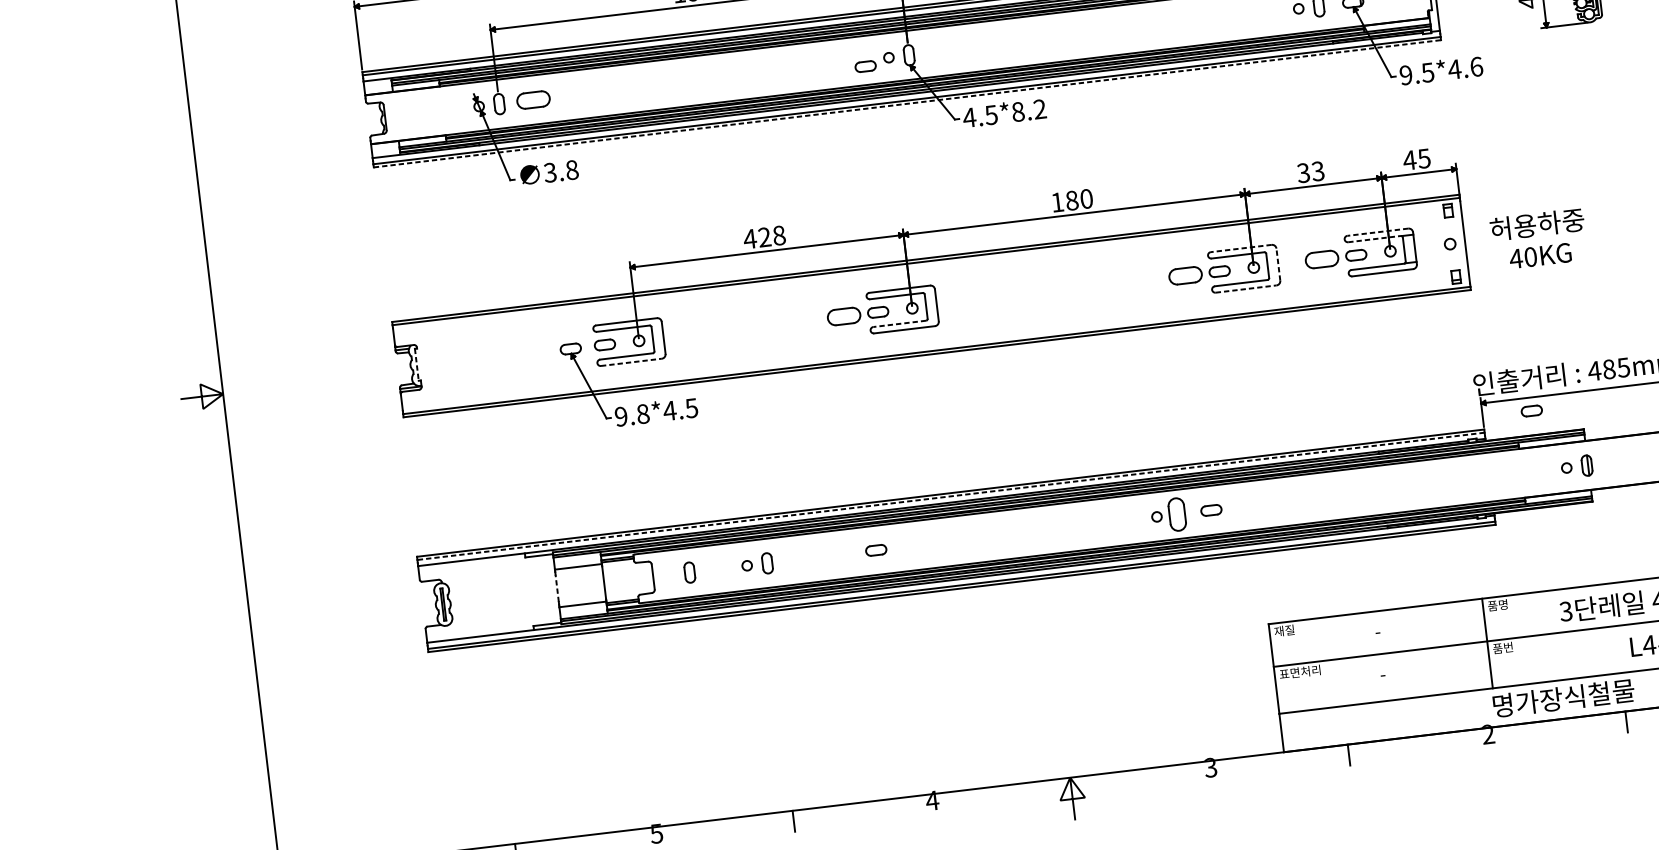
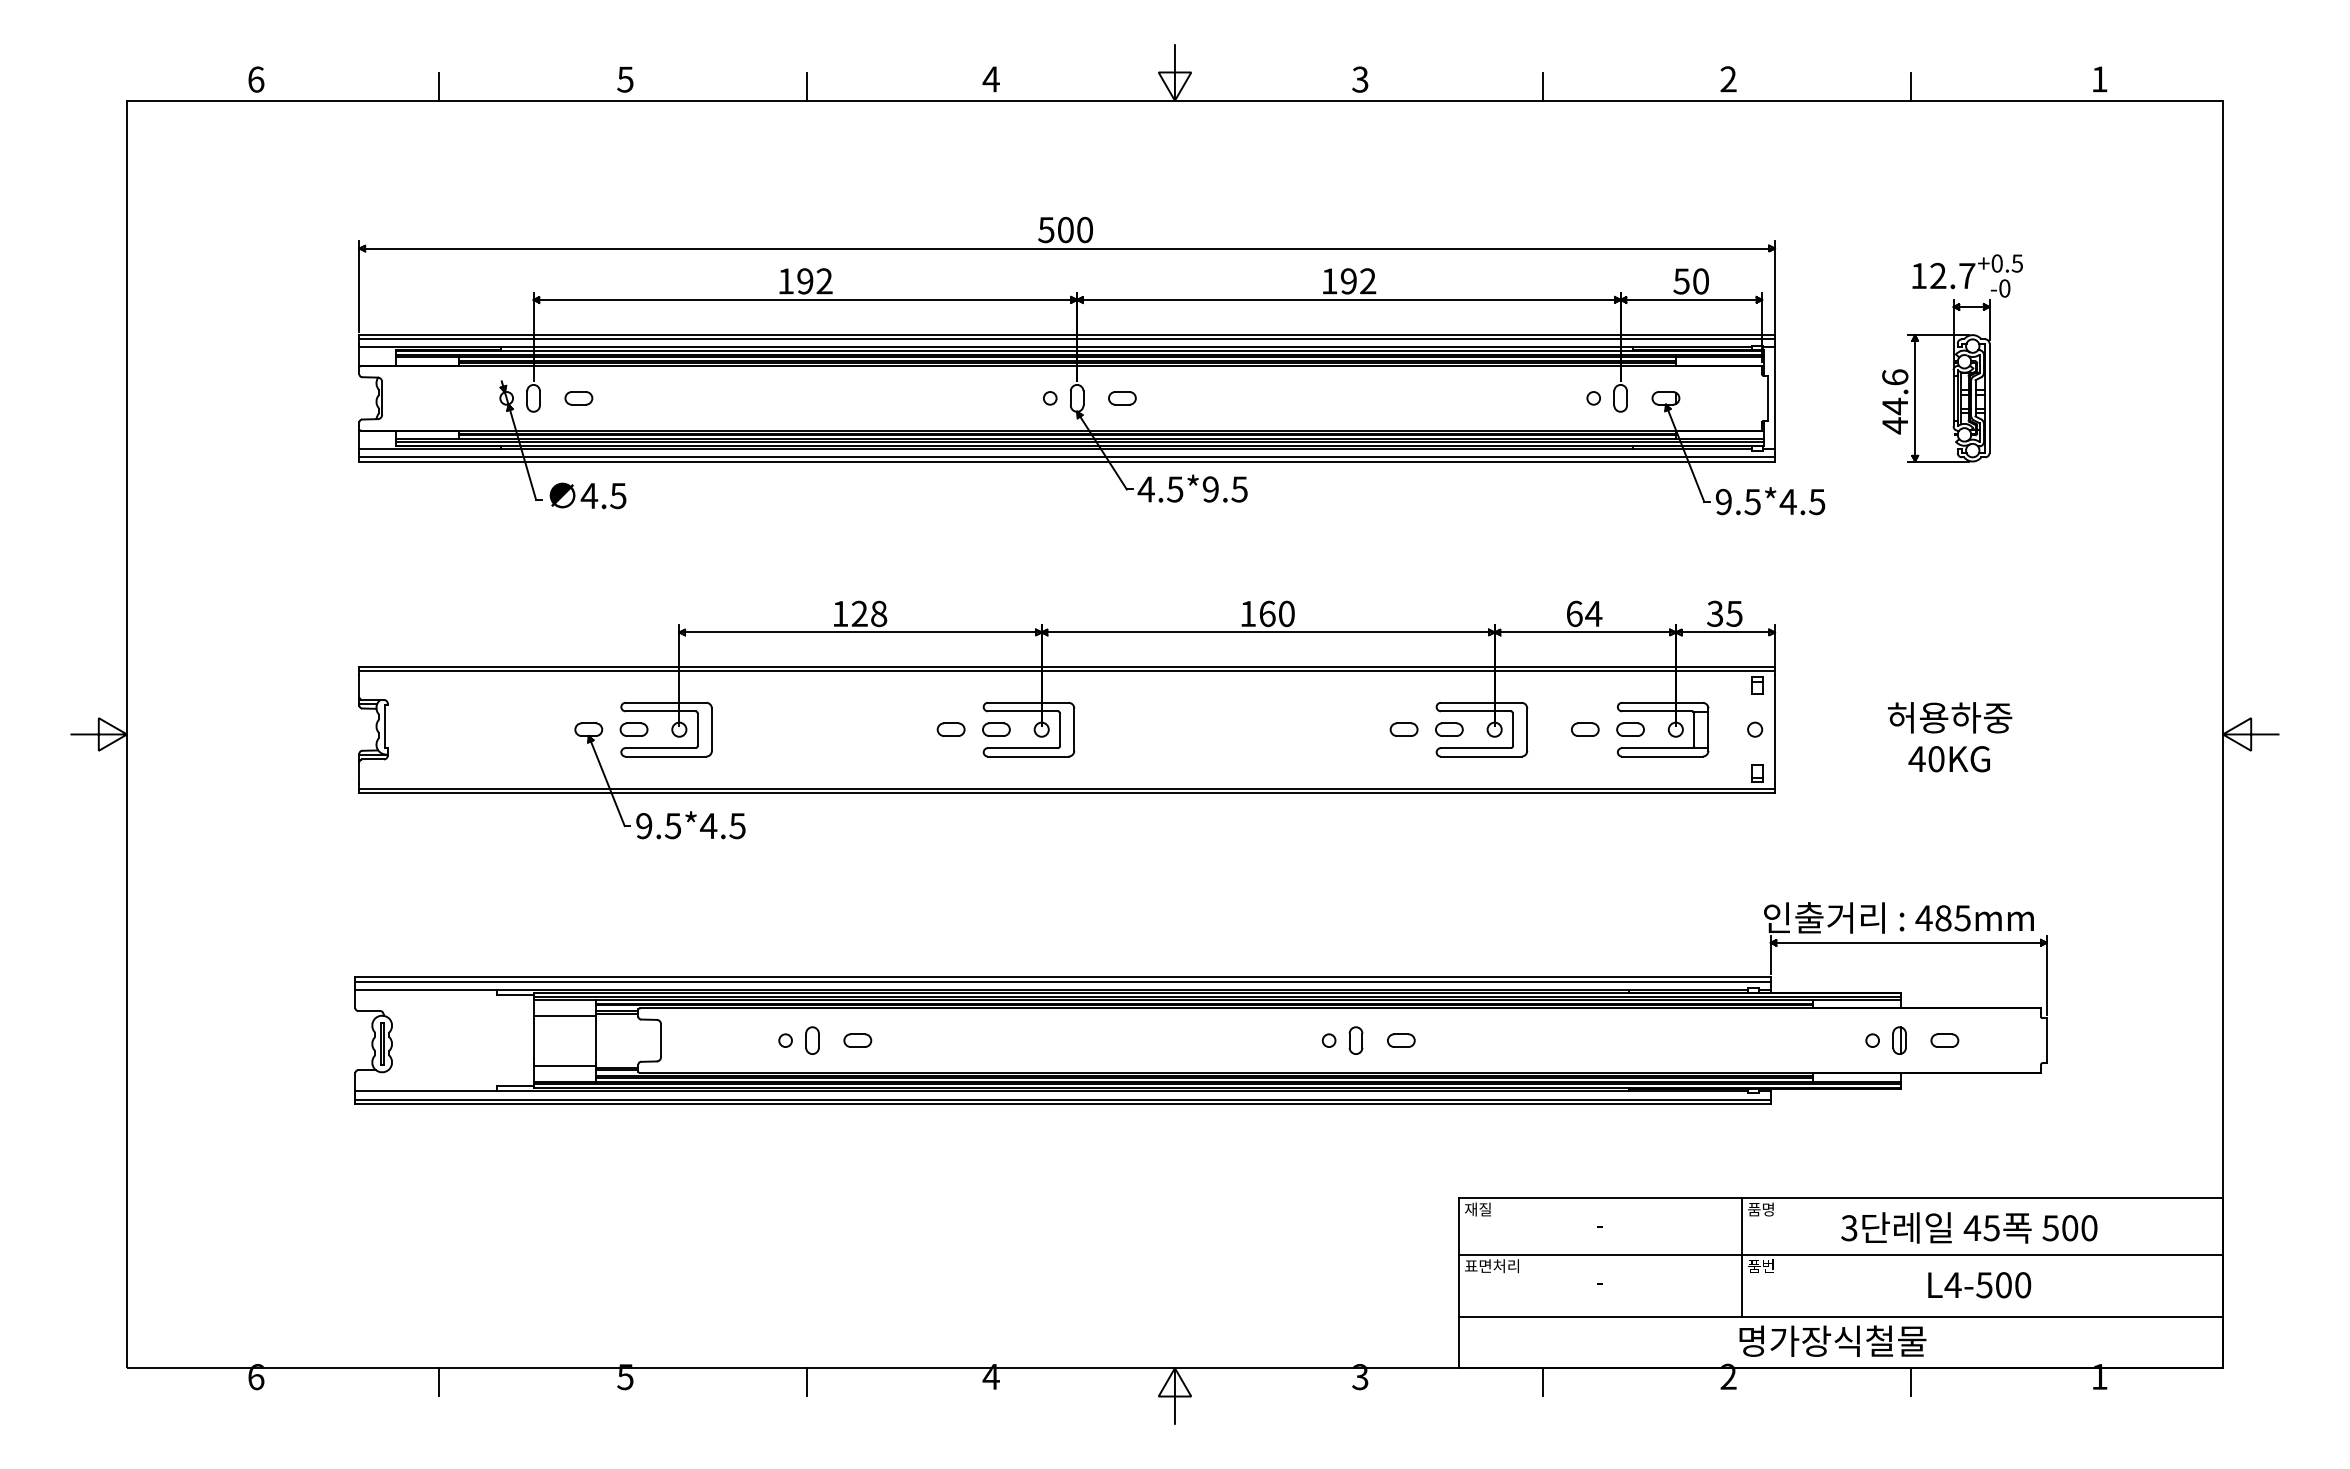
part: (865, 66) -> (1122, 398), moved
text: (1476, 66) -> (1817, 501), 9.5*4.6 -> 9.5*4.5
part: (533, 100) -> (578, 398), size x0.62
line: (907, 103) -> (1067, 461), dashed -> solid
text: (1028, 110) -> (1224, 489), 4.5*8.2 -> 4.5*9.5
text: (1409, 160) -> (1714, 613), 45 -> 35
text: (560, 171) -> (603, 495), 3.8 -> 4.5
text: (1311, 171) -> (1584, 613), 33 -> 64
text: (1072, 200) -> (1267, 613), 180 -> 160
line: (1377, 232) -> (1661, 702), dashed -> solid
text: (750, 238) -> (840, 613), 428 -> 128
line: (1374, 239) -> (1657, 711), dashed -> solid
text: (1539, 239) -> (1950, 737), moved
line: (1240, 248) -> (1480, 702), dashed -> solid
part: (1322, 259) -> (1585, 729), size x0.62
line: (1278, 264) -> (1527, 729), dashed -> solid
part: (1185, 275) -> (1403, 729), size x0.62
line: (1246, 288) -> (1481, 756), dashed -> solid
part: (843, 316) -> (950, 729), size x0.62
line: (899, 324) -> (1022, 748), dashed -> solid
line: (631, 362) -> (666, 756), dashed -> solid
line: (416, 364) -> (384, 726), dashed -> solid
part: (1531, 410) -> (1944, 1040), moved
text: (642, 414) -> (672, 826), 9.8*4.5 -> 9.5*4.5
line: (951, 496) -> (1063, 981), dashed -> solid
part: (1176, 514) -> (1355, 1040), size x0.62
part: (876, 550) -> (857, 1040), moved
part: (689, 572) -> (709, 1040), removed
line: (557, 588) -> (533, 1040), dashed -> solid

